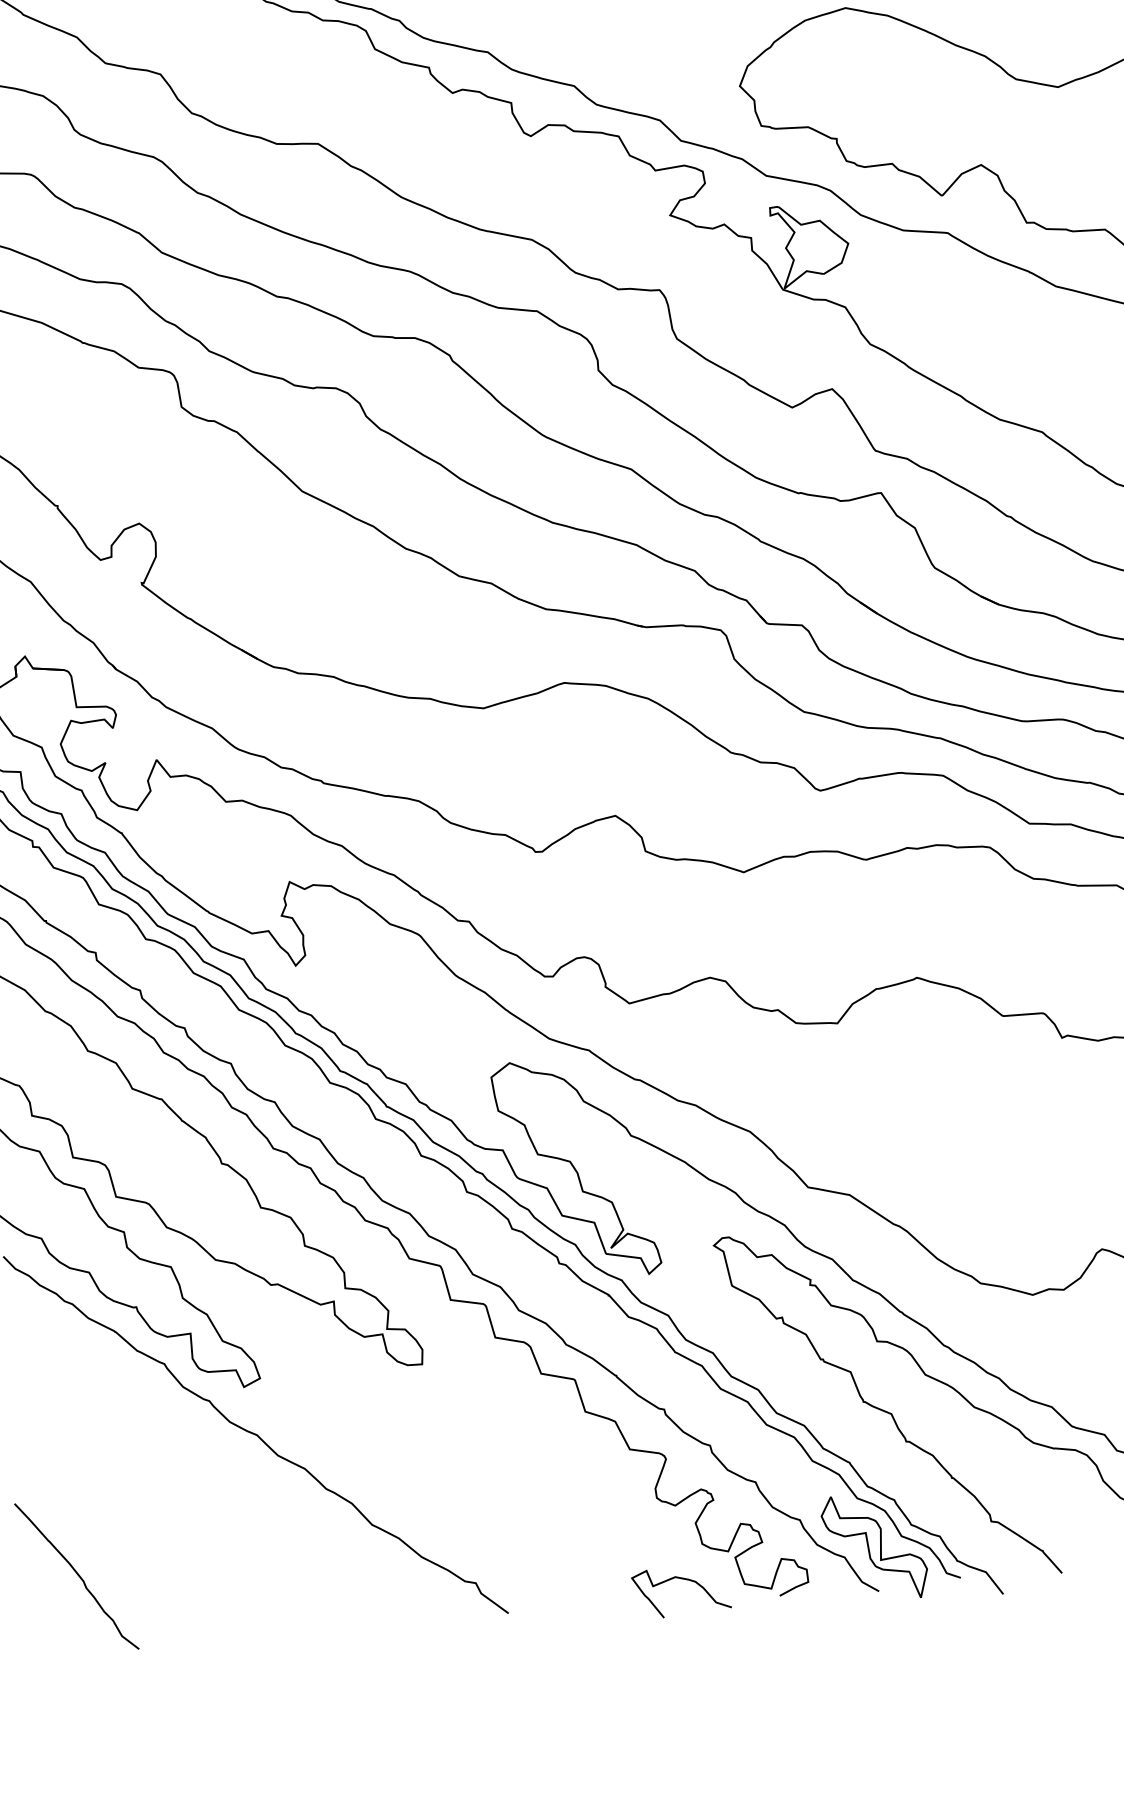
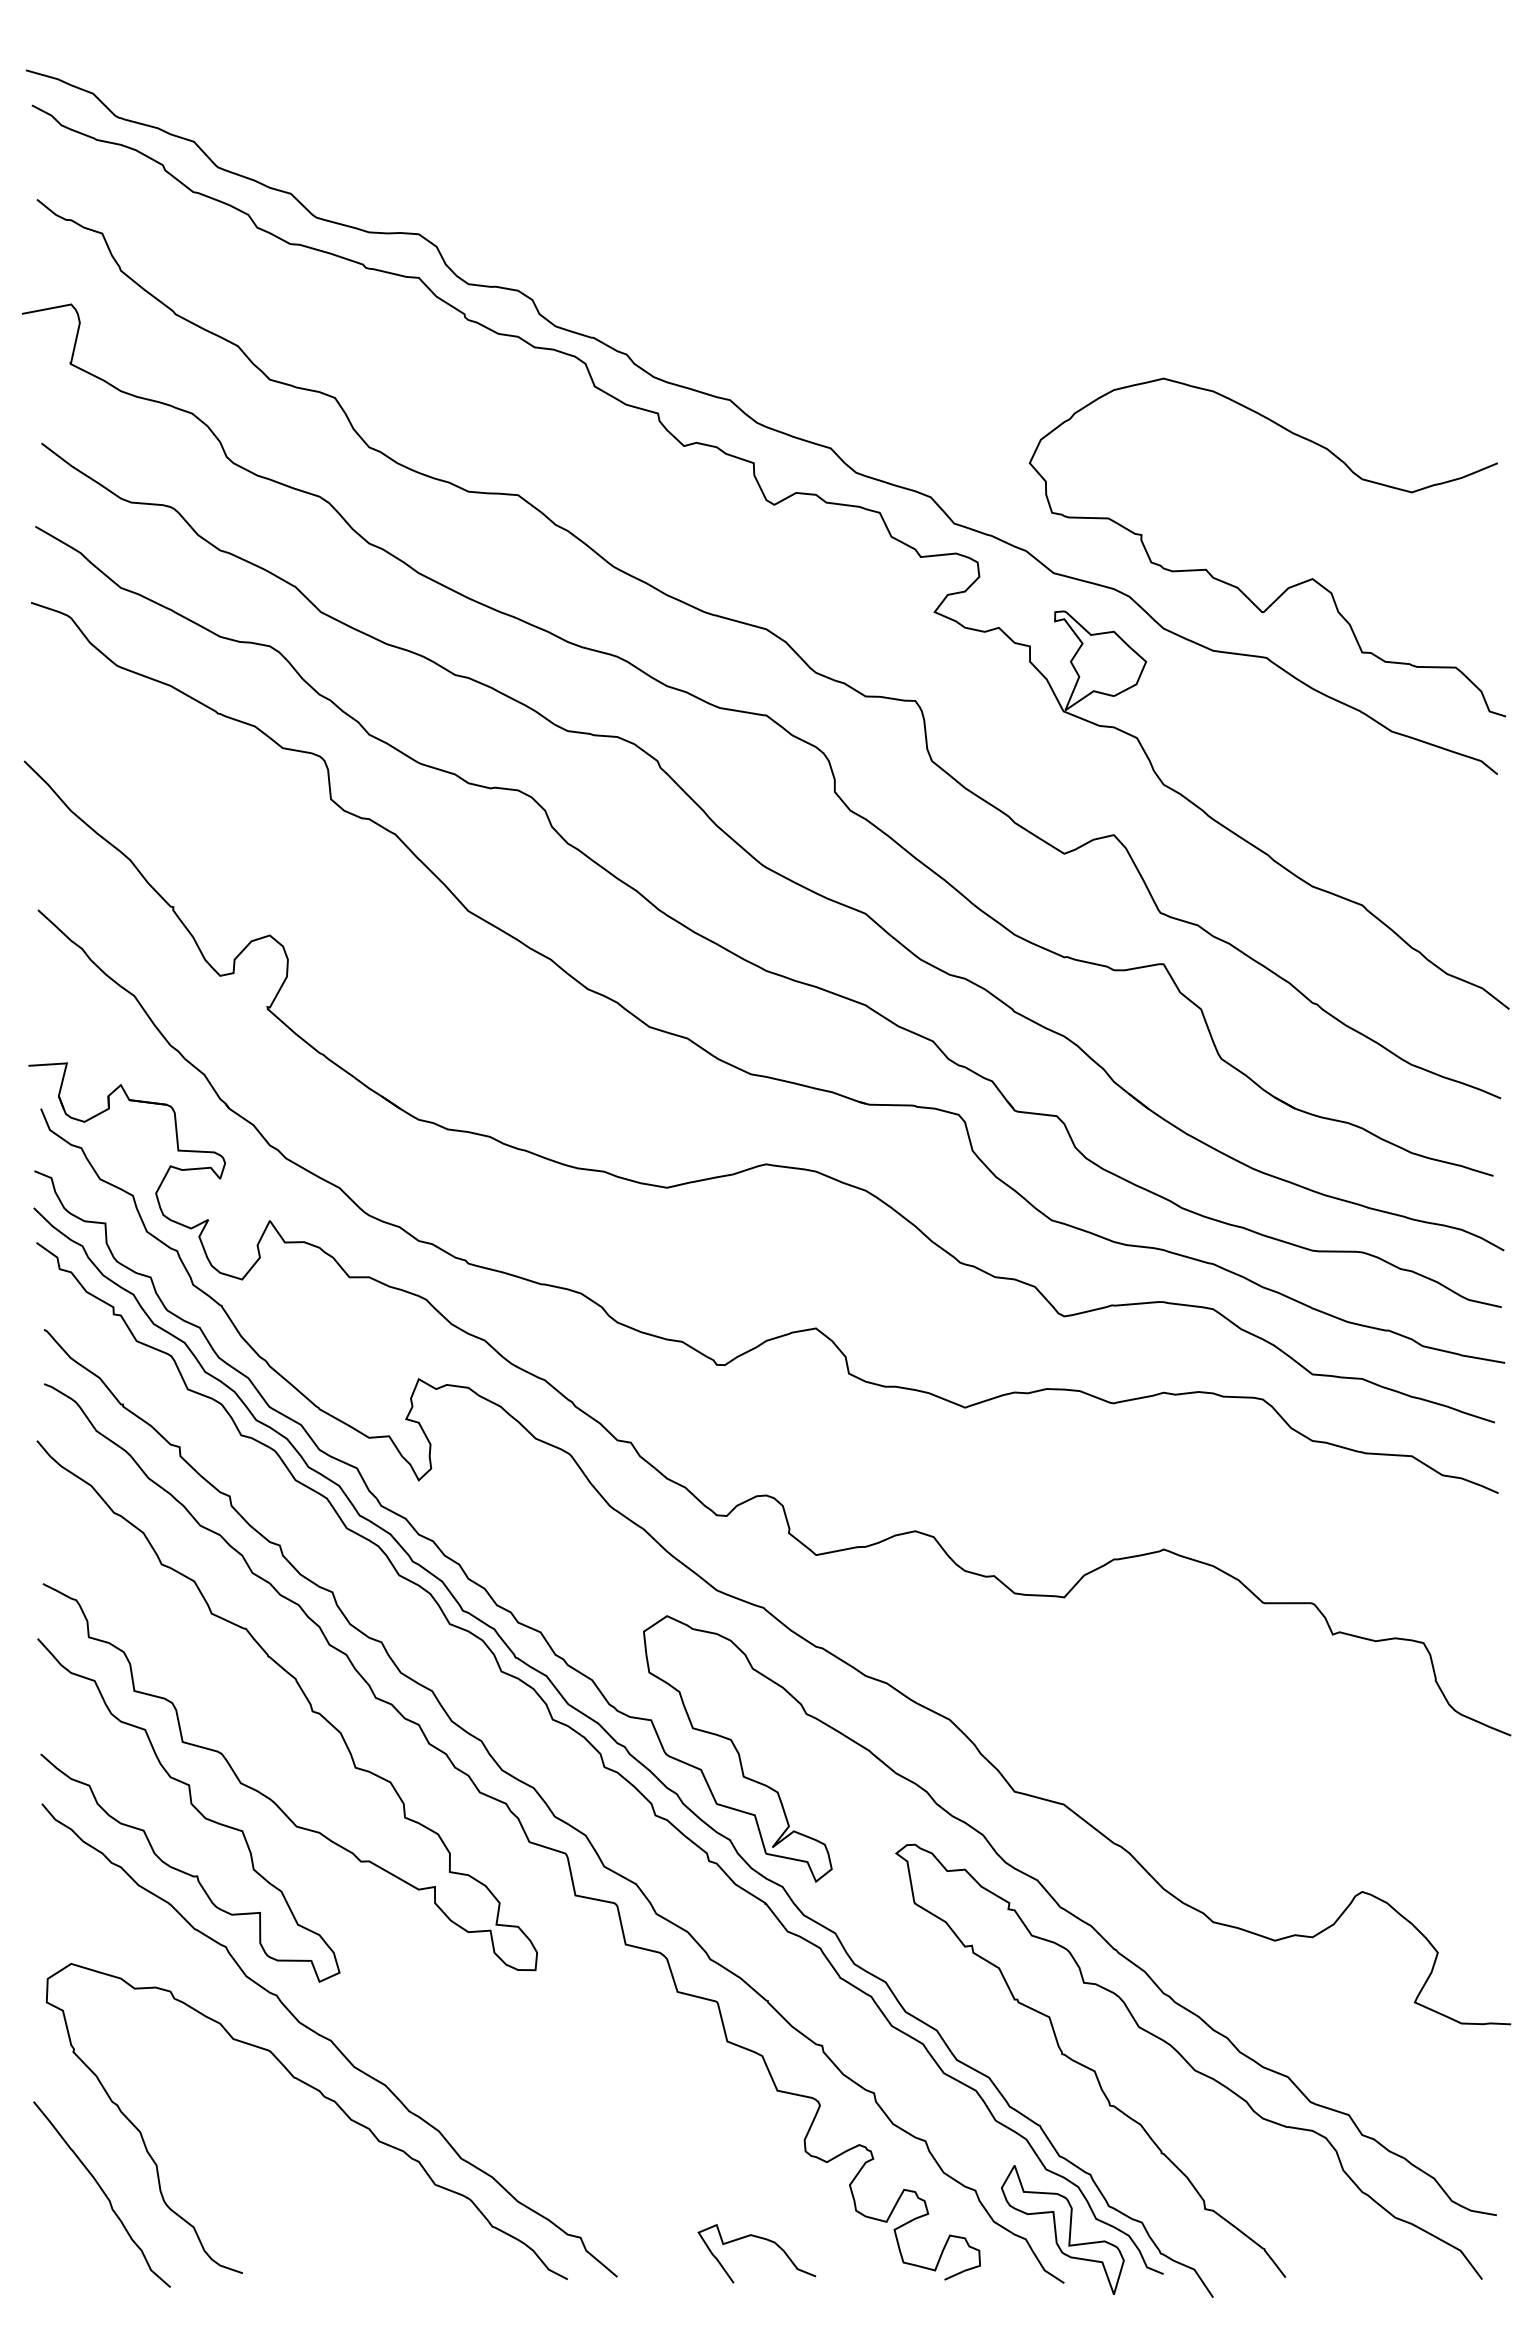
curve: (254, 1482) -> (323, 2097), added
curve: (681, 1579) -> (758, 2238), moved

